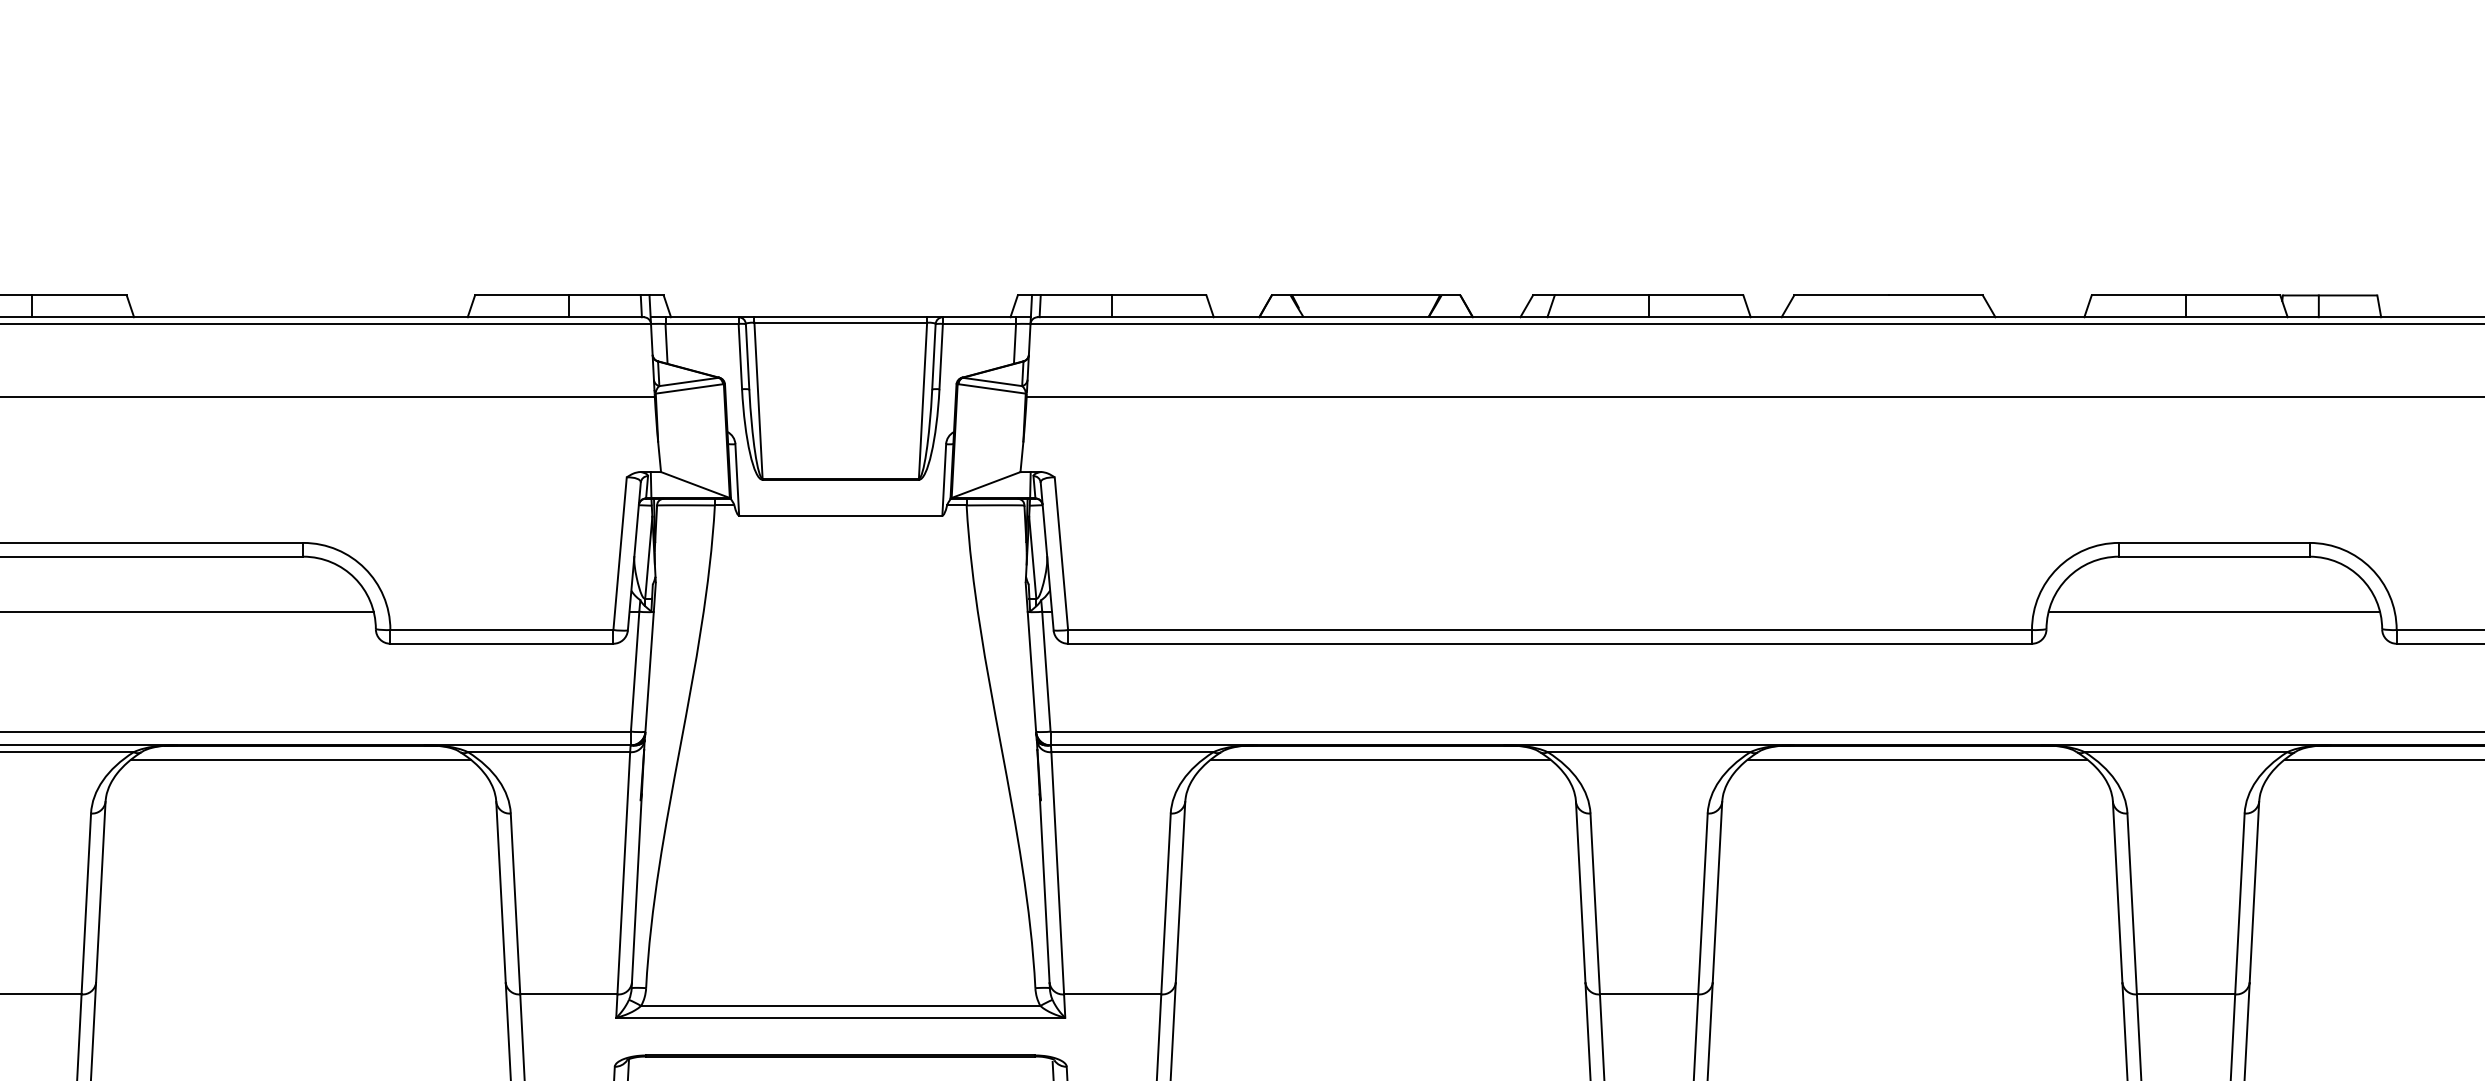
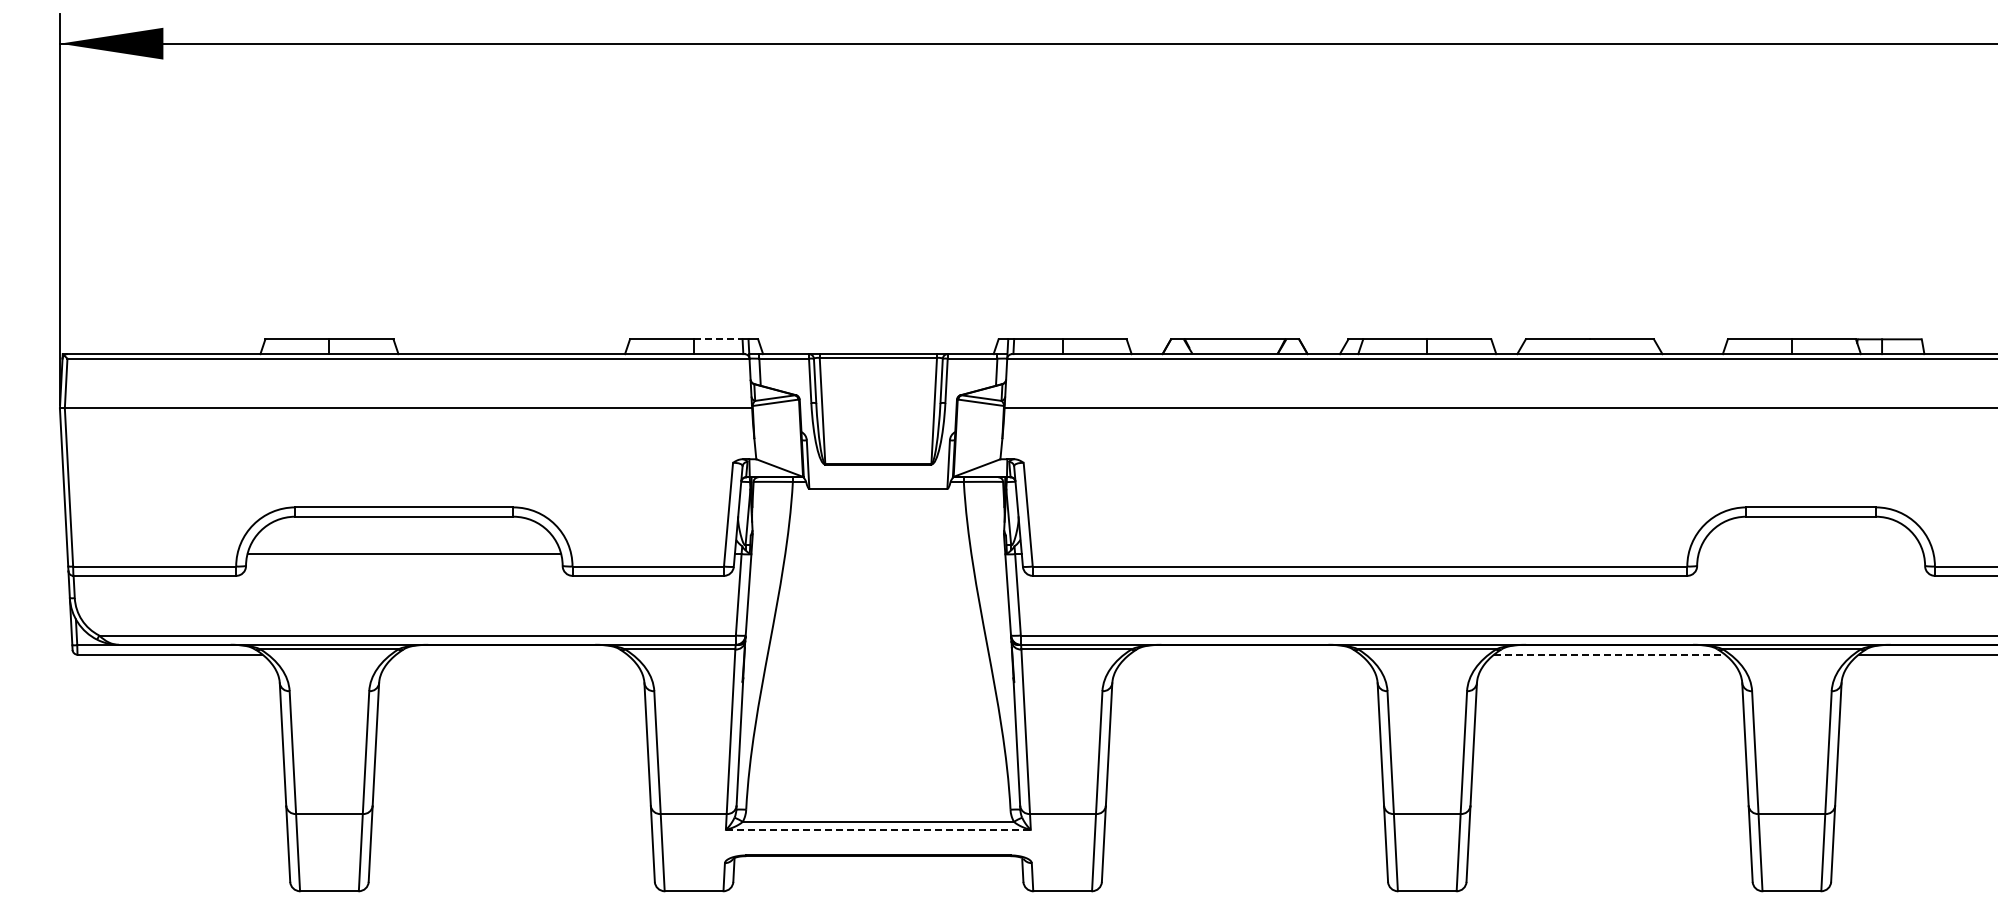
line: (605, 295) -> (718, 339), solid -> dashed
line: (2213, 612) -> (1810, 554), removed
line: (300, 759) -> (511, 654), removed
line: (1379, 759) -> (1244, 654), removed
line: (1918, 759) -> (1610, 654), solid -> dashed
line: (840, 1017) -> (878, 829), solid -> dashed

